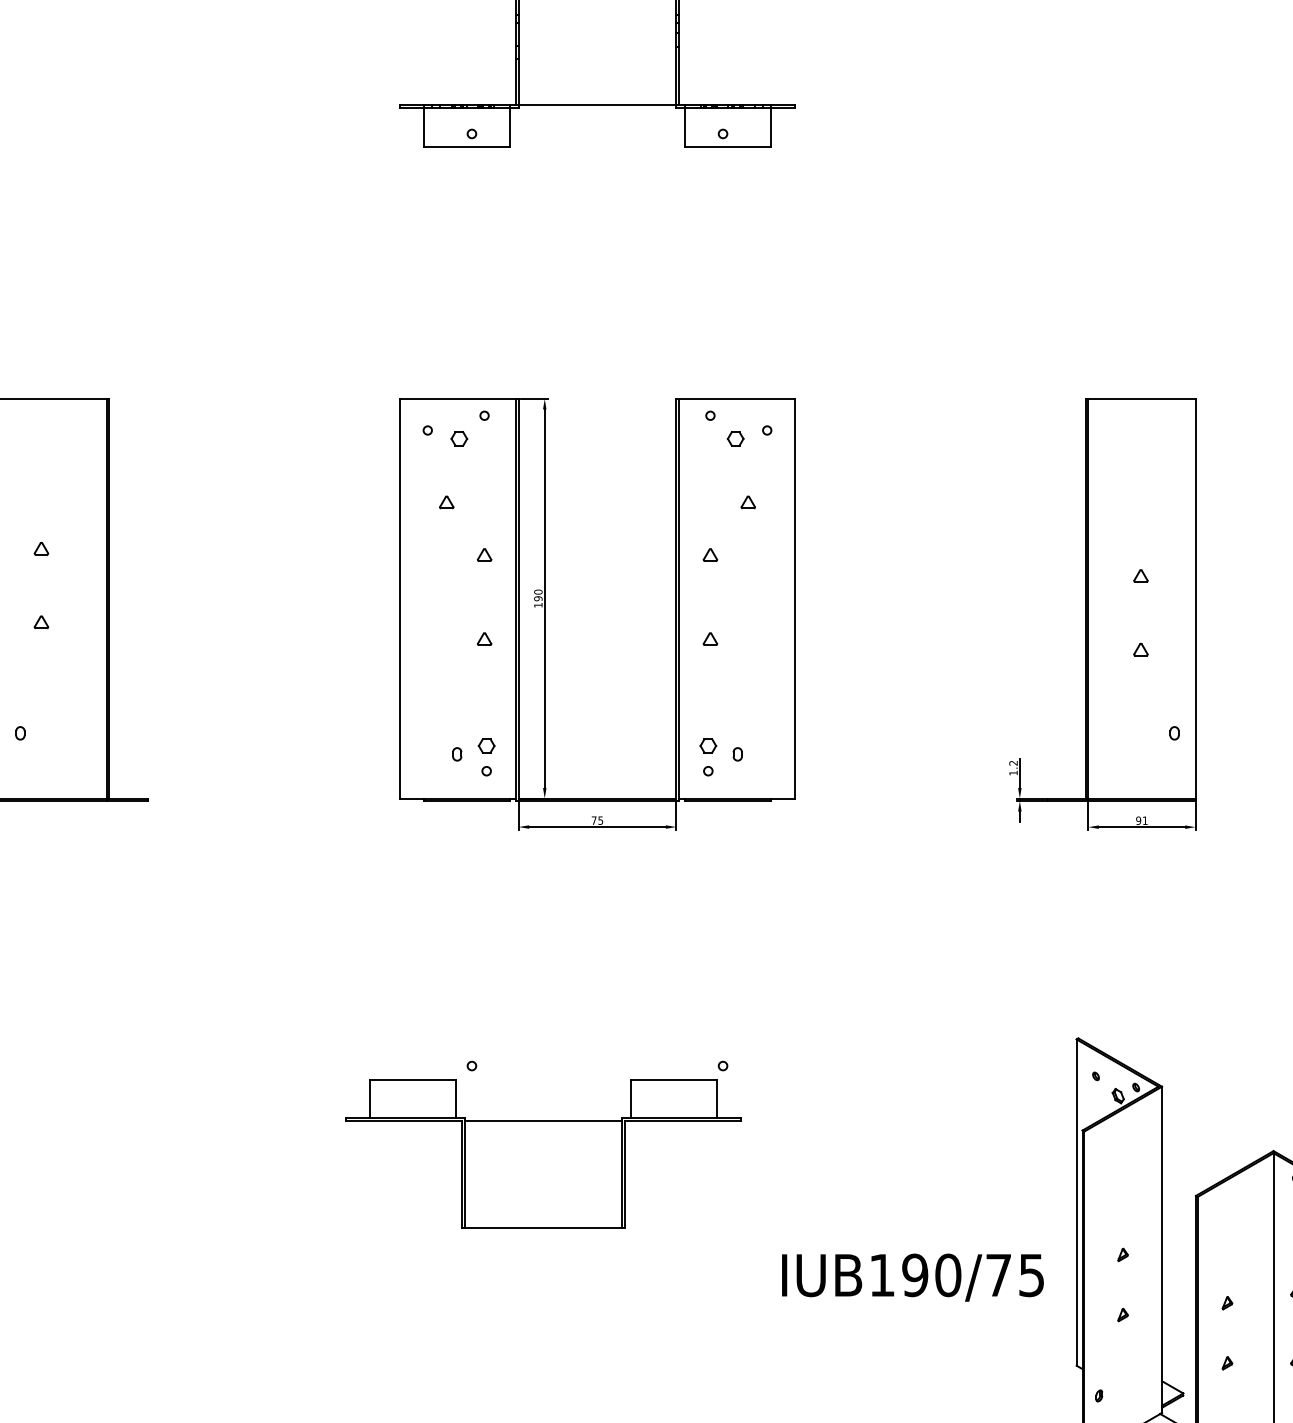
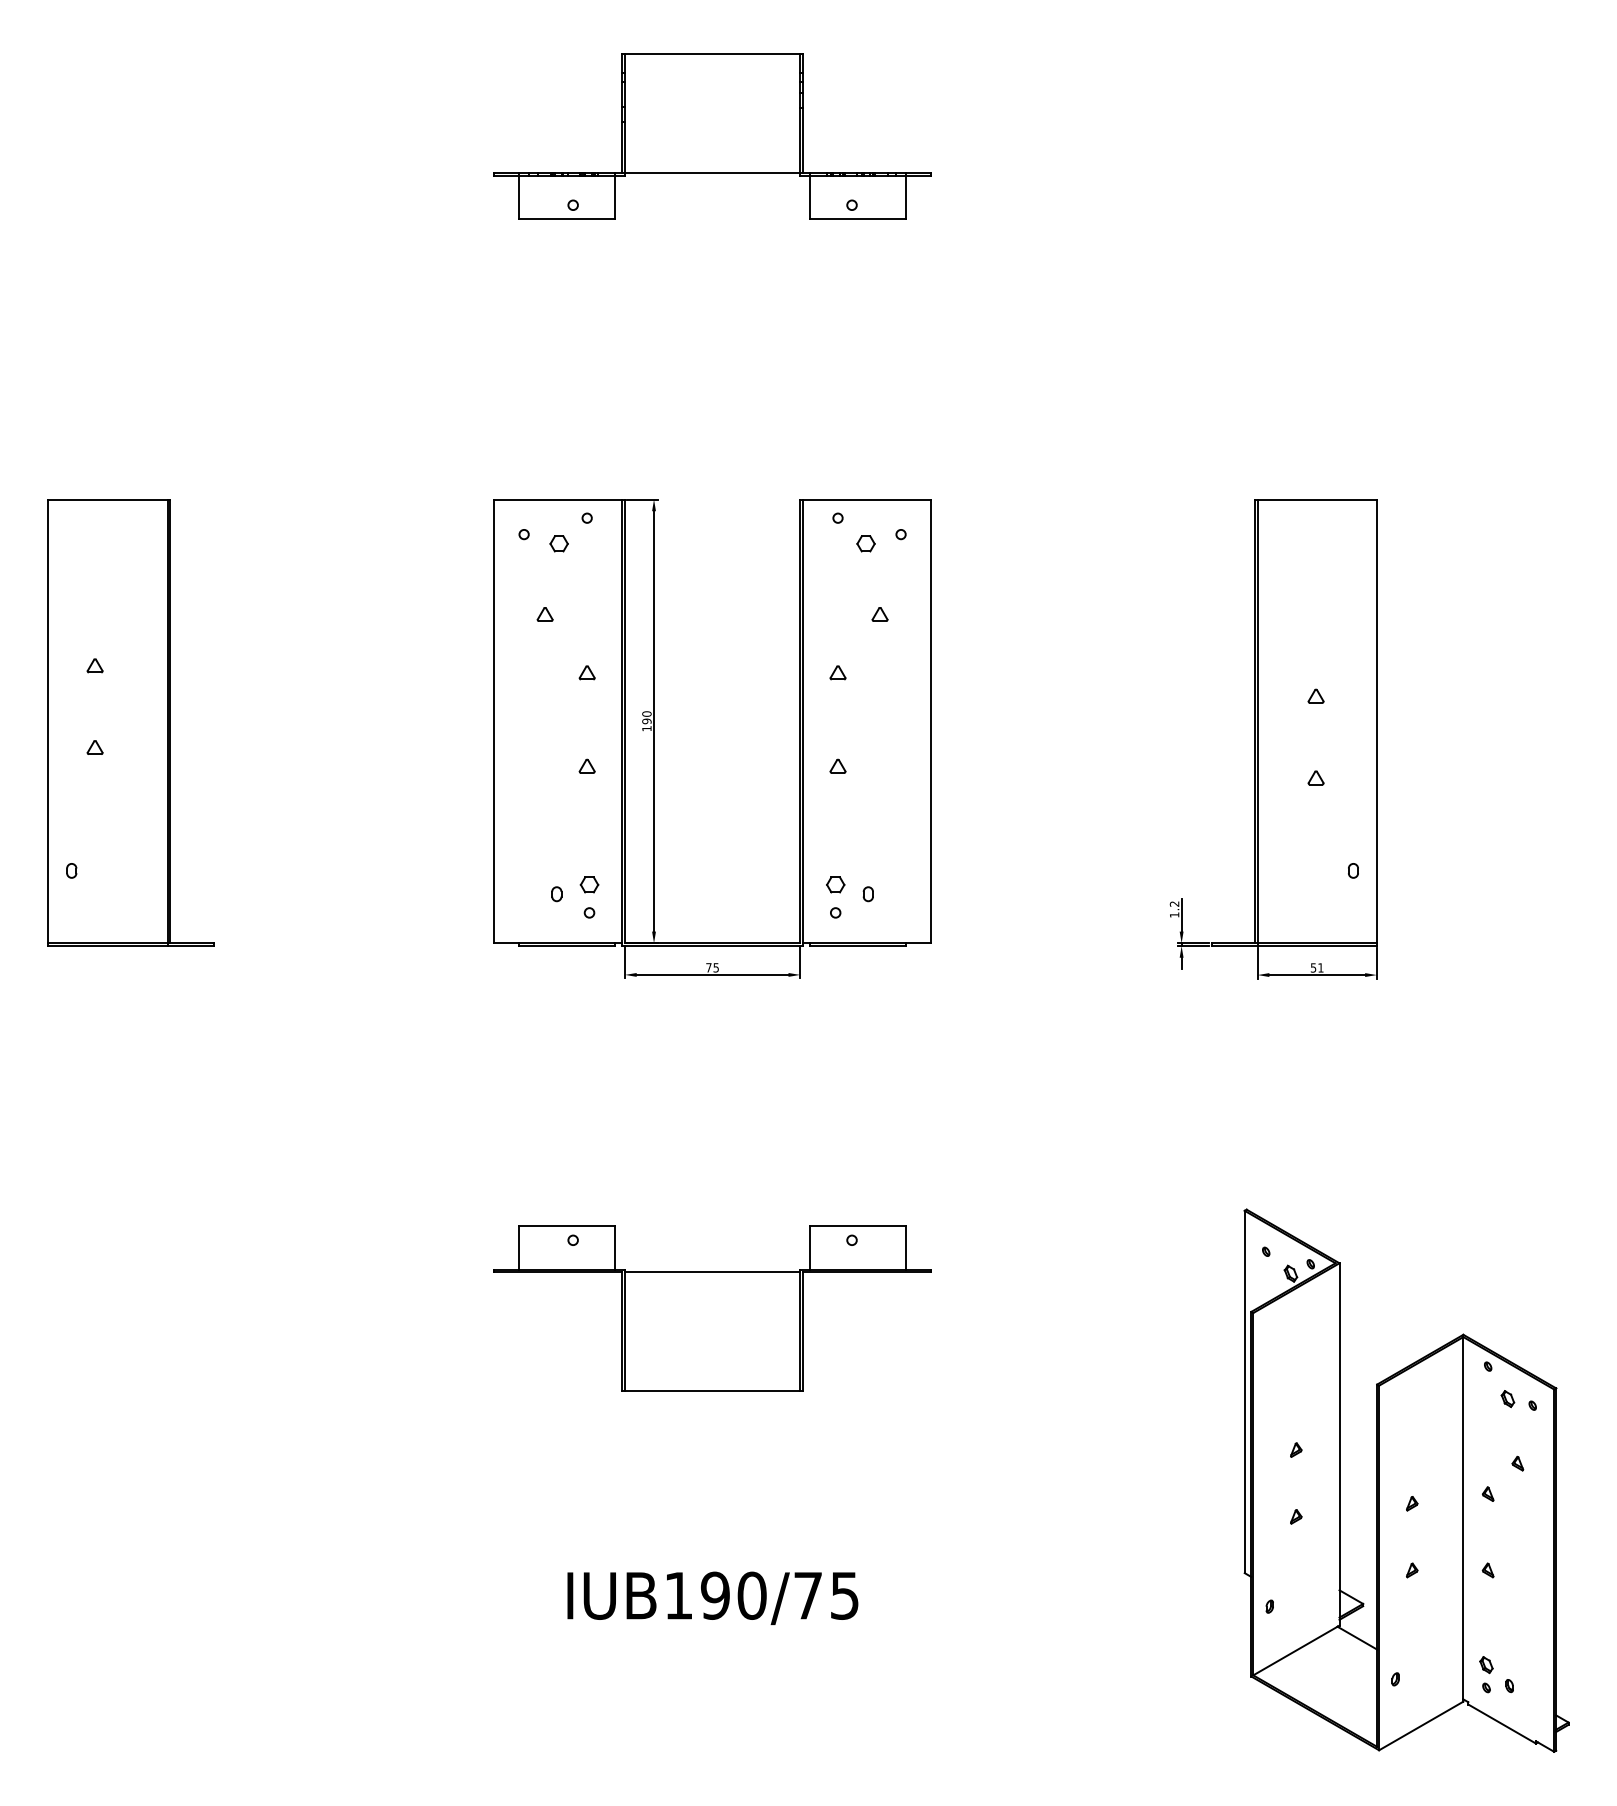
text: (1138, 820) -> (1313, 967), 91 -> 51
part: (543, 1153) -> (712, 1308), moved
text: (912, 1276) -> (712, 1597), moved

